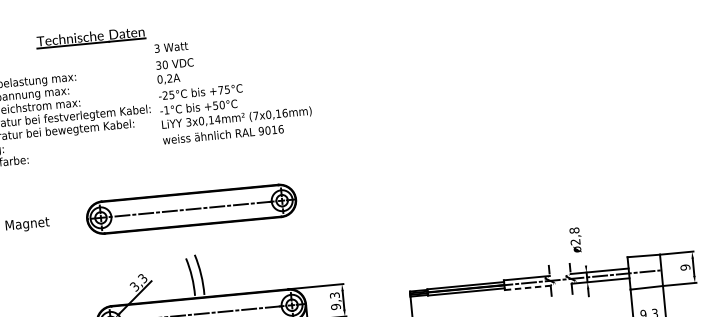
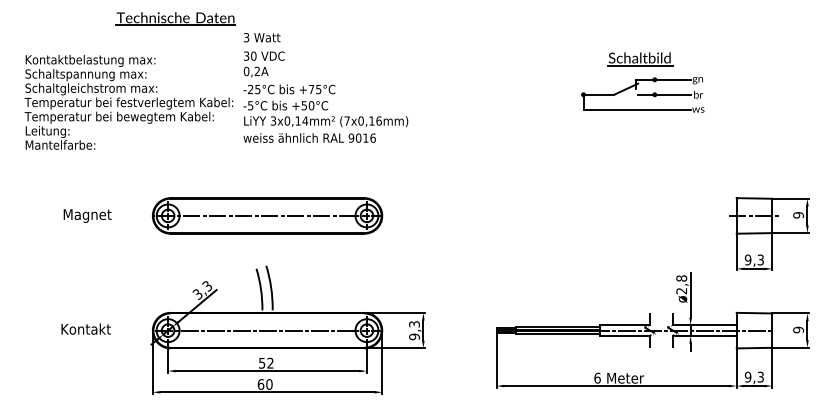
part: (521, 55) -> (642, 82), added
text: (166, 110) -> (250, 105), -1°C -> -5°C
part: (650, 182) -> (769, 233), added
line: (583, 245) -> (690, 295), added
line: (528, 287) -> (625, 335), dashed -> solid

